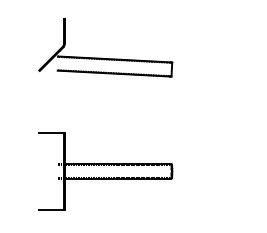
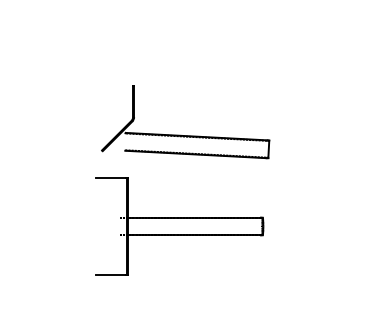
part: (101, 57) -> (180, 134), moved

